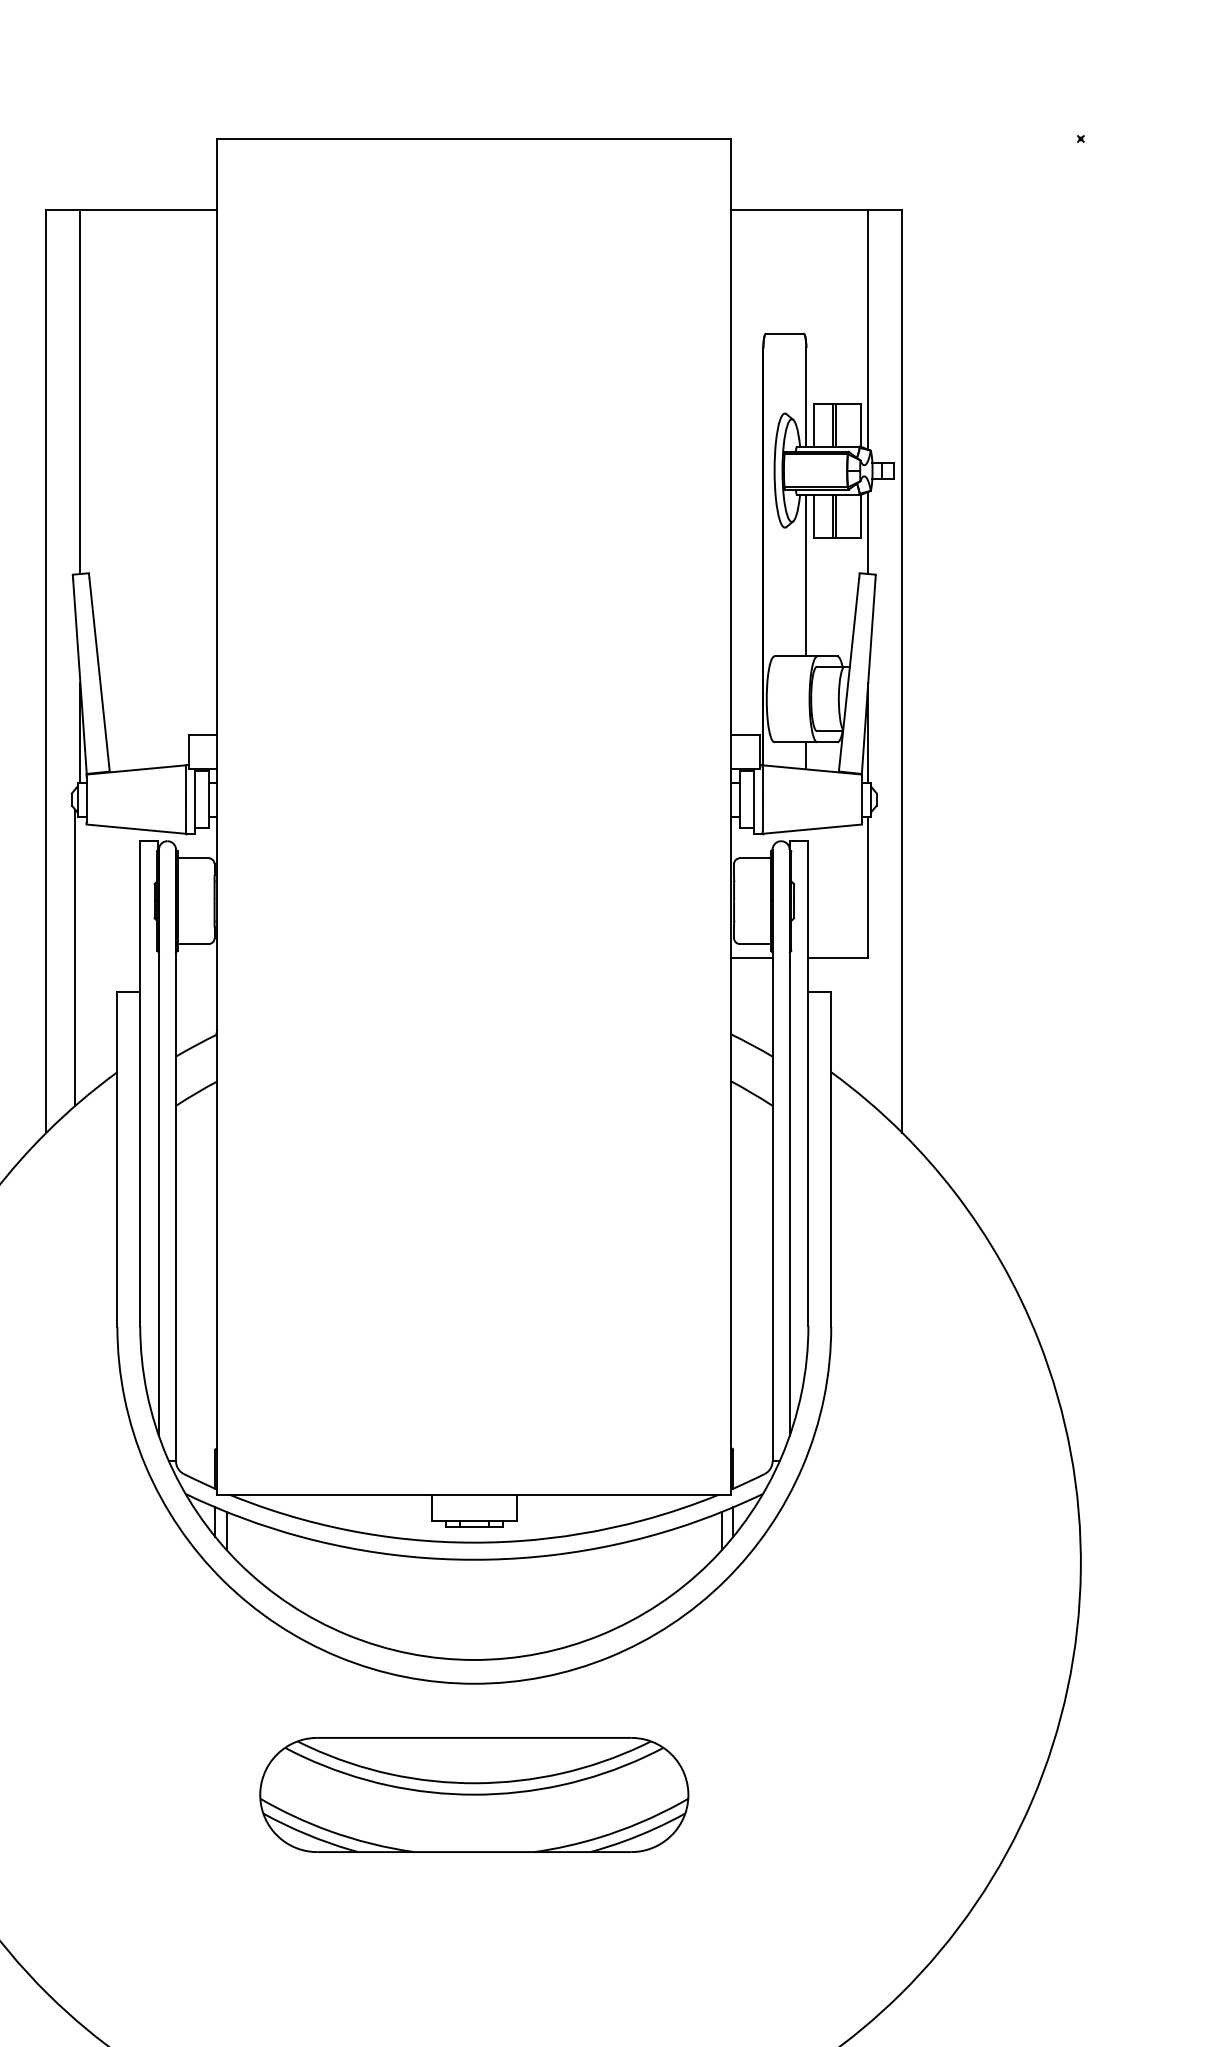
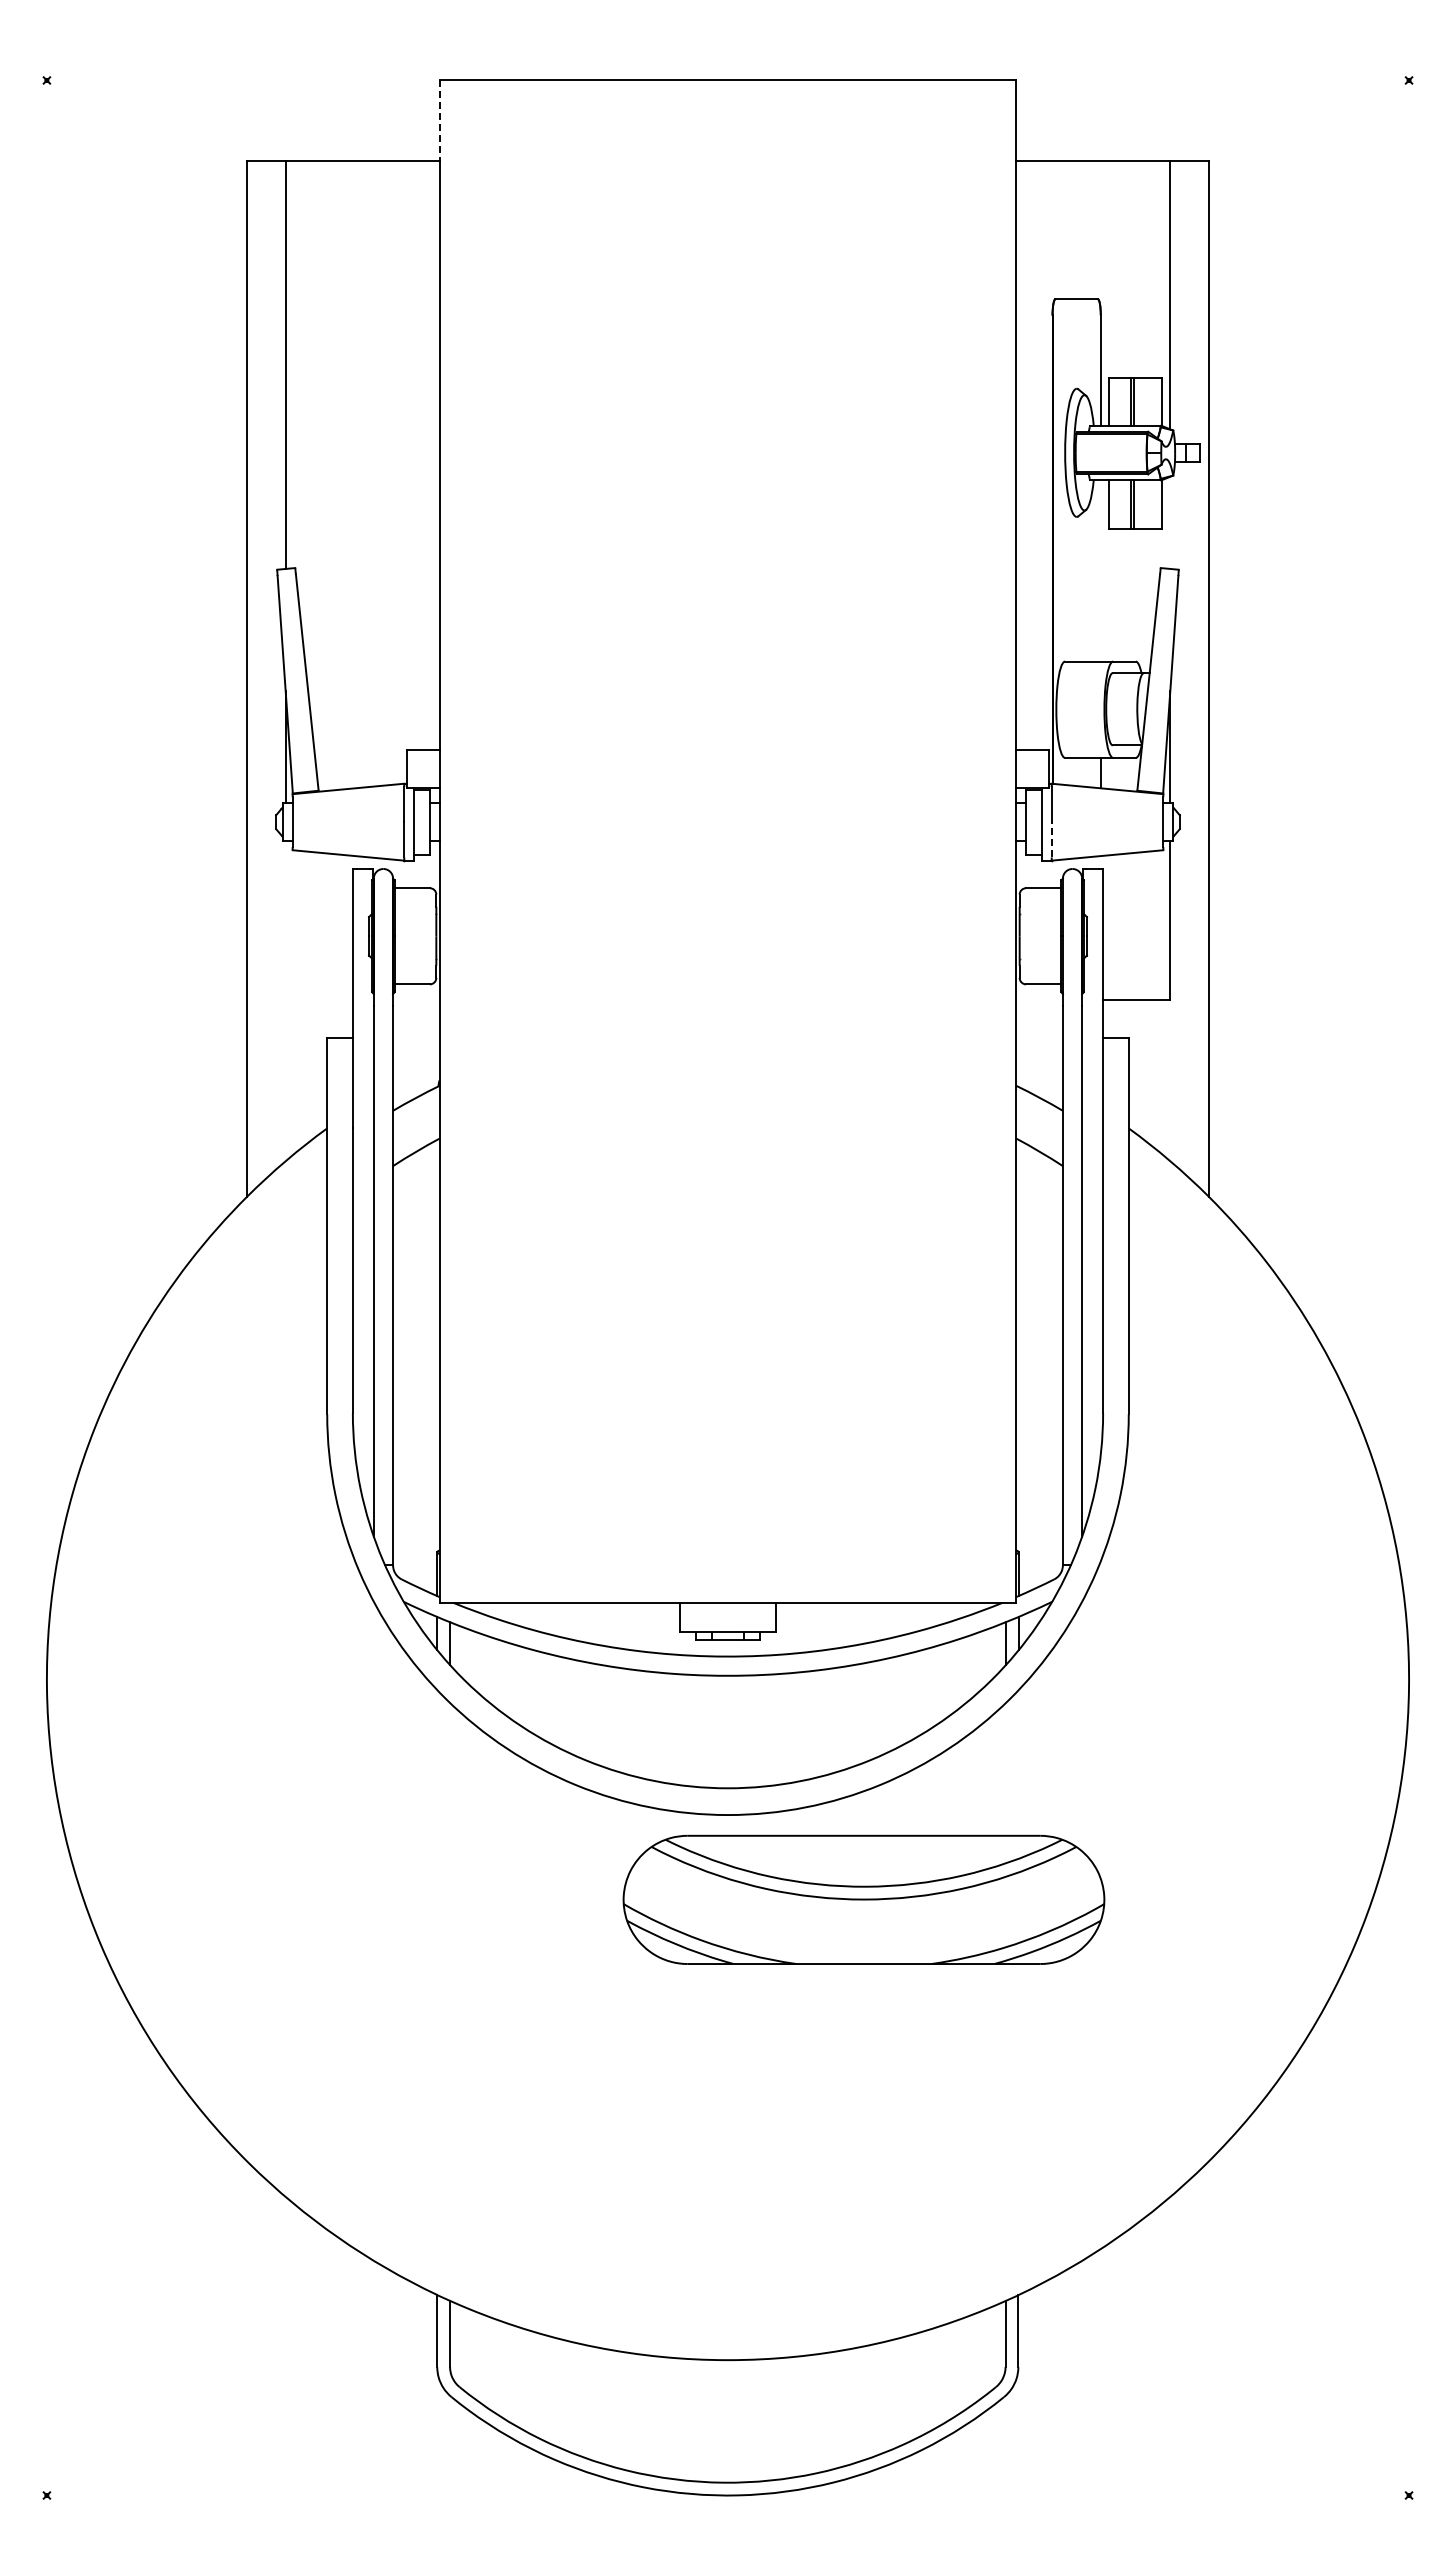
line: (217, 175) -> (439, 121), solid -> dashed
line: (868, 532) -> (1170, 522), removed
line: (806, 575) -> (1100, 570), removed
line: (762, 814) -> (1051, 839), solid -> dashed
line: (74, 957) -> (279, 999), removed
line: (751, 958) -> (1039, 1000), removed
part: (473, 1794) -> (863, 1899), moved

